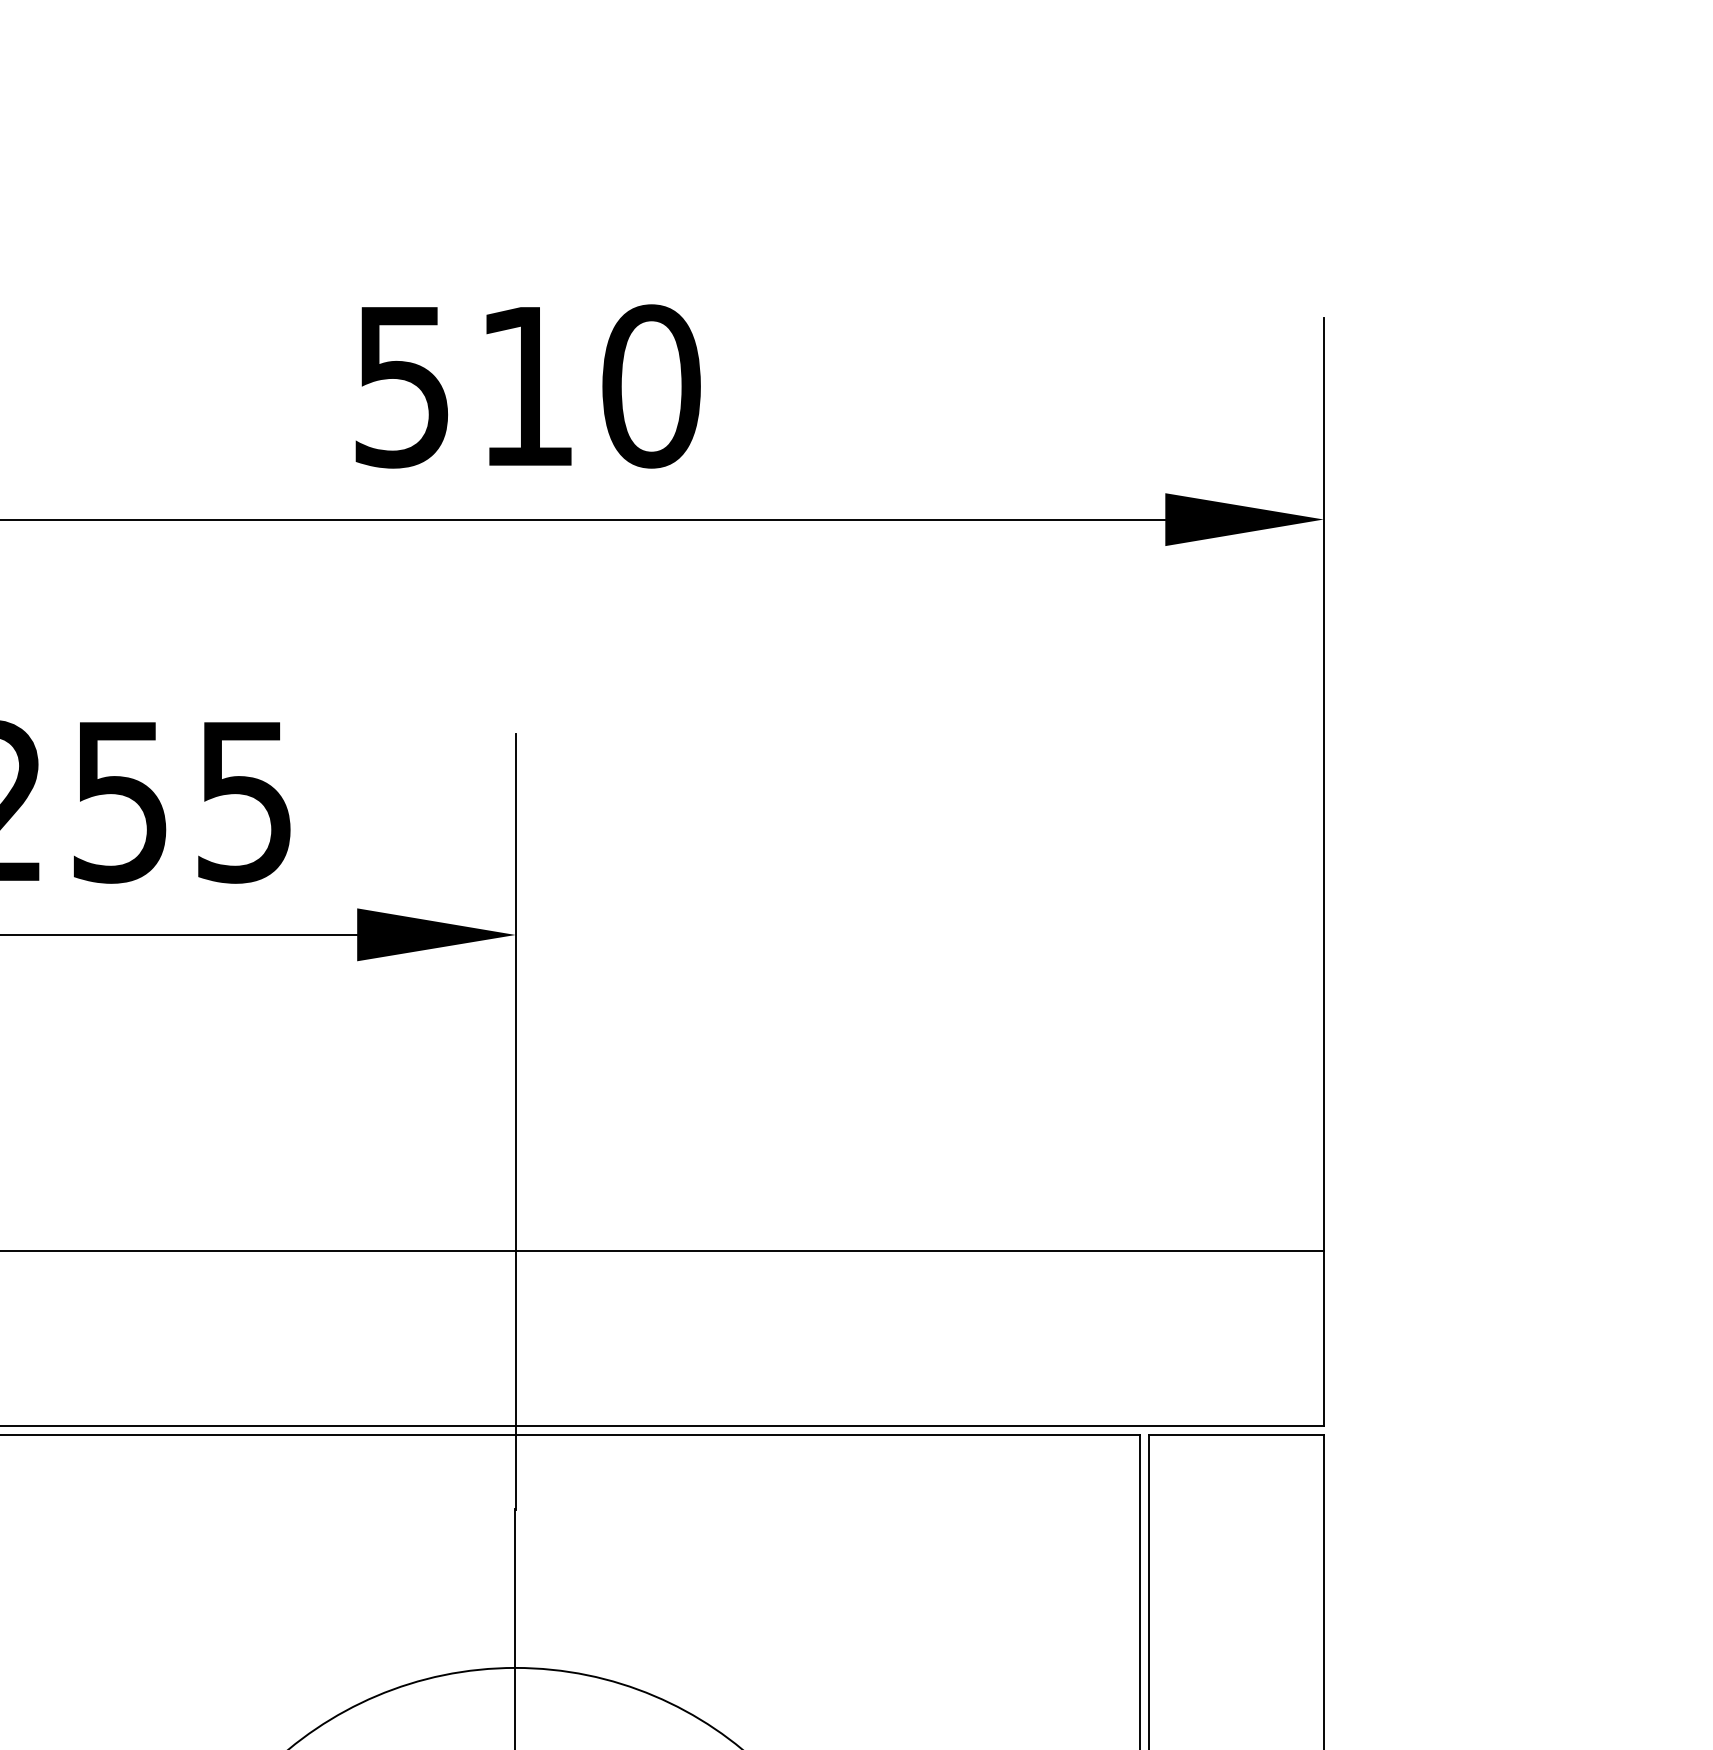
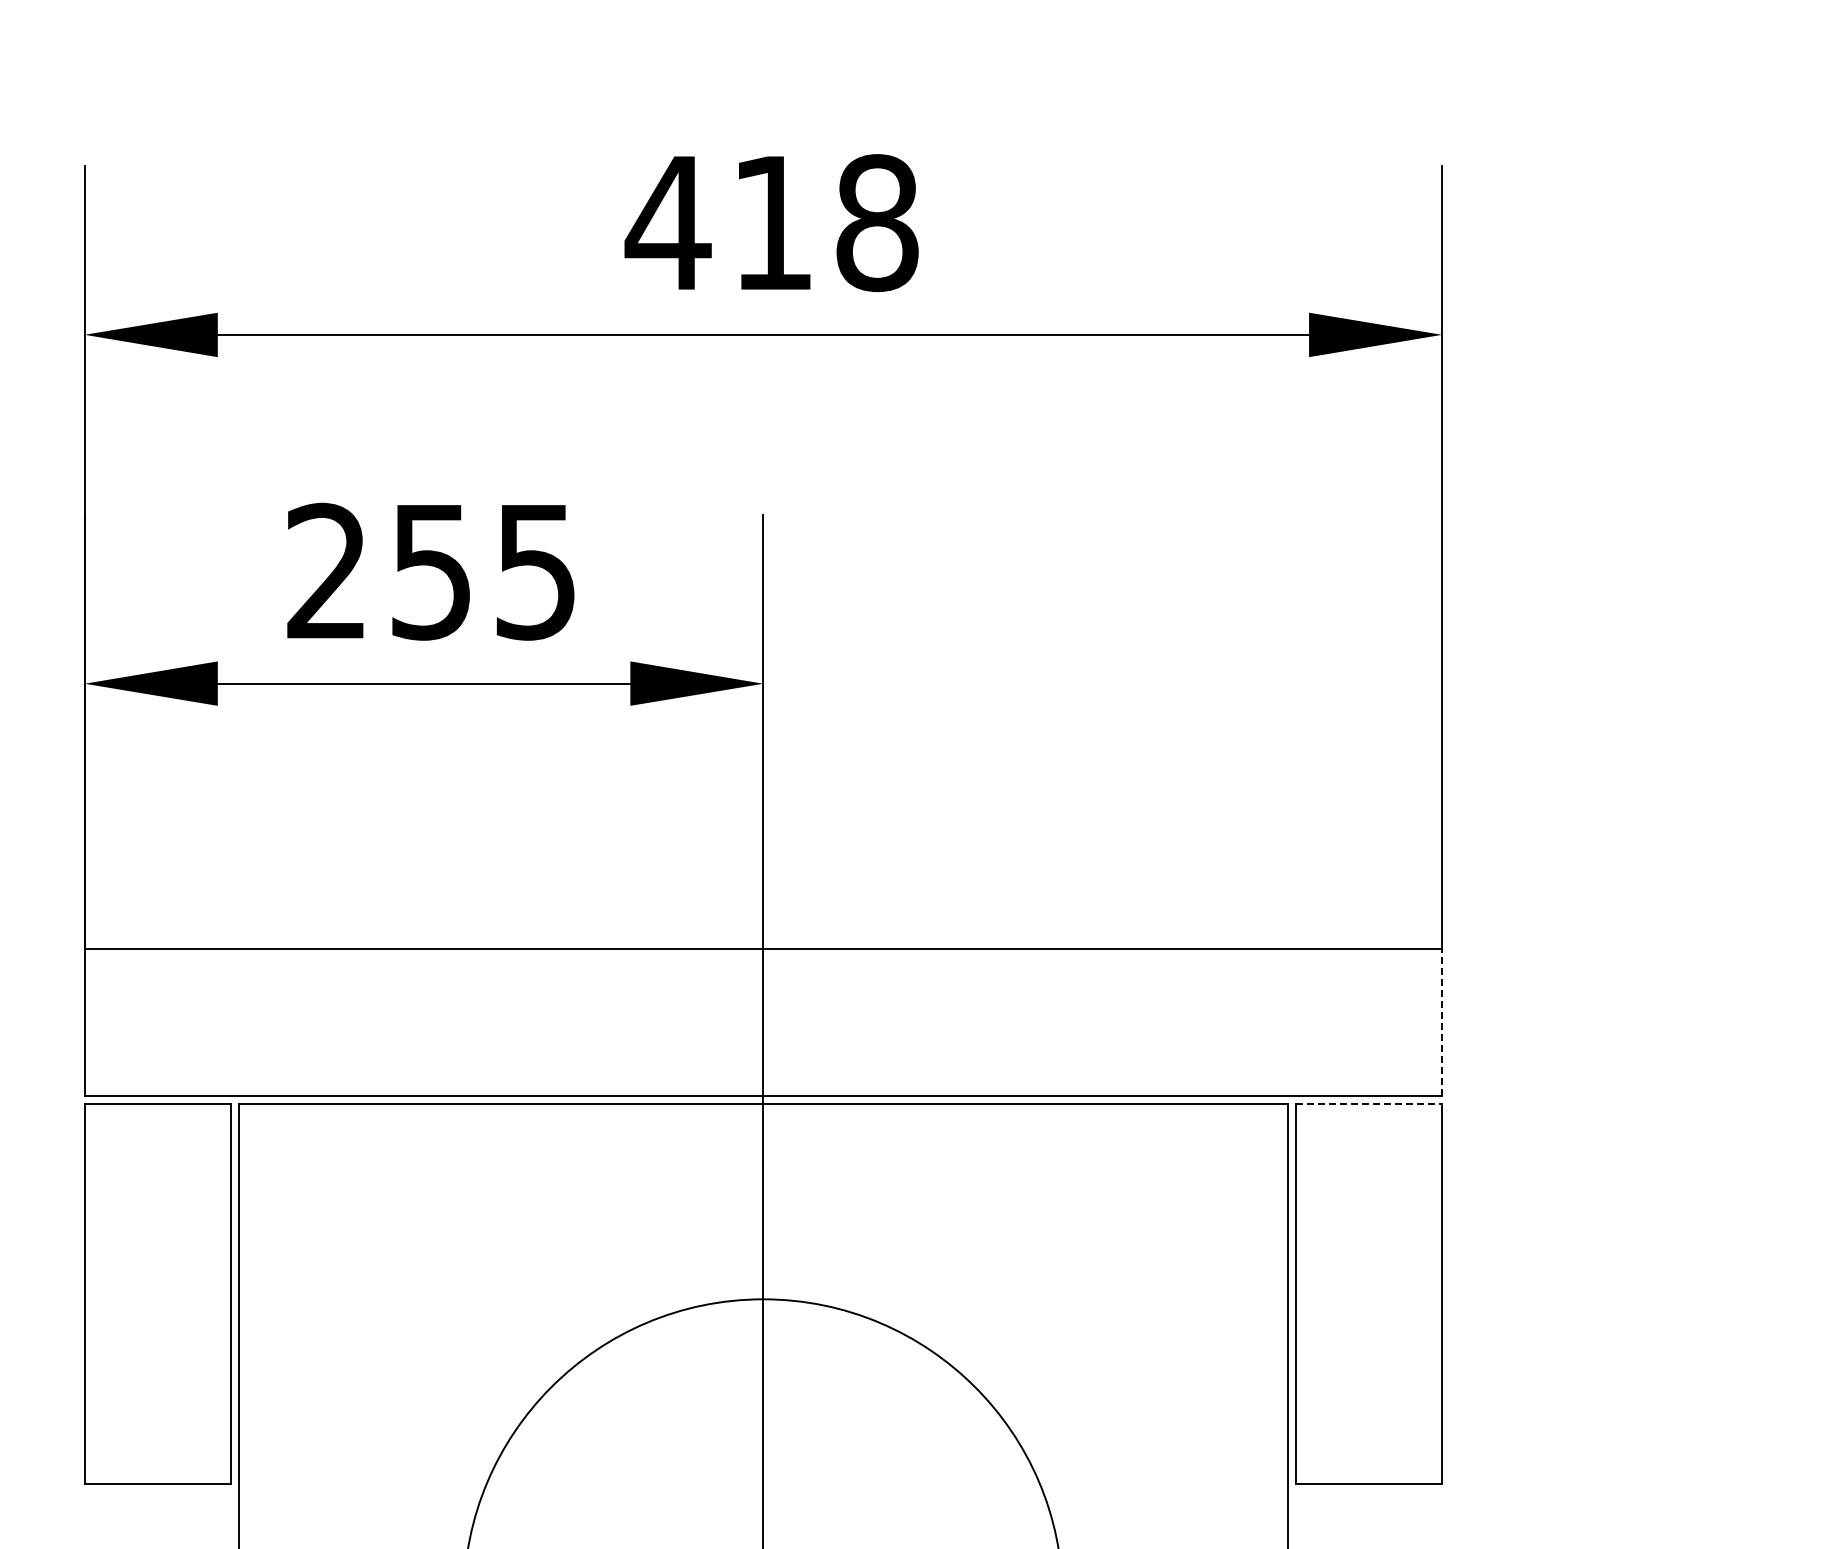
text: (525, 386) -> (771, 223), 510 -> 418
line: (1324, 1338) -> (1442, 1022), solid -> dashed
line: (1237, 1434) -> (1369, 1103), solid -> dashed

